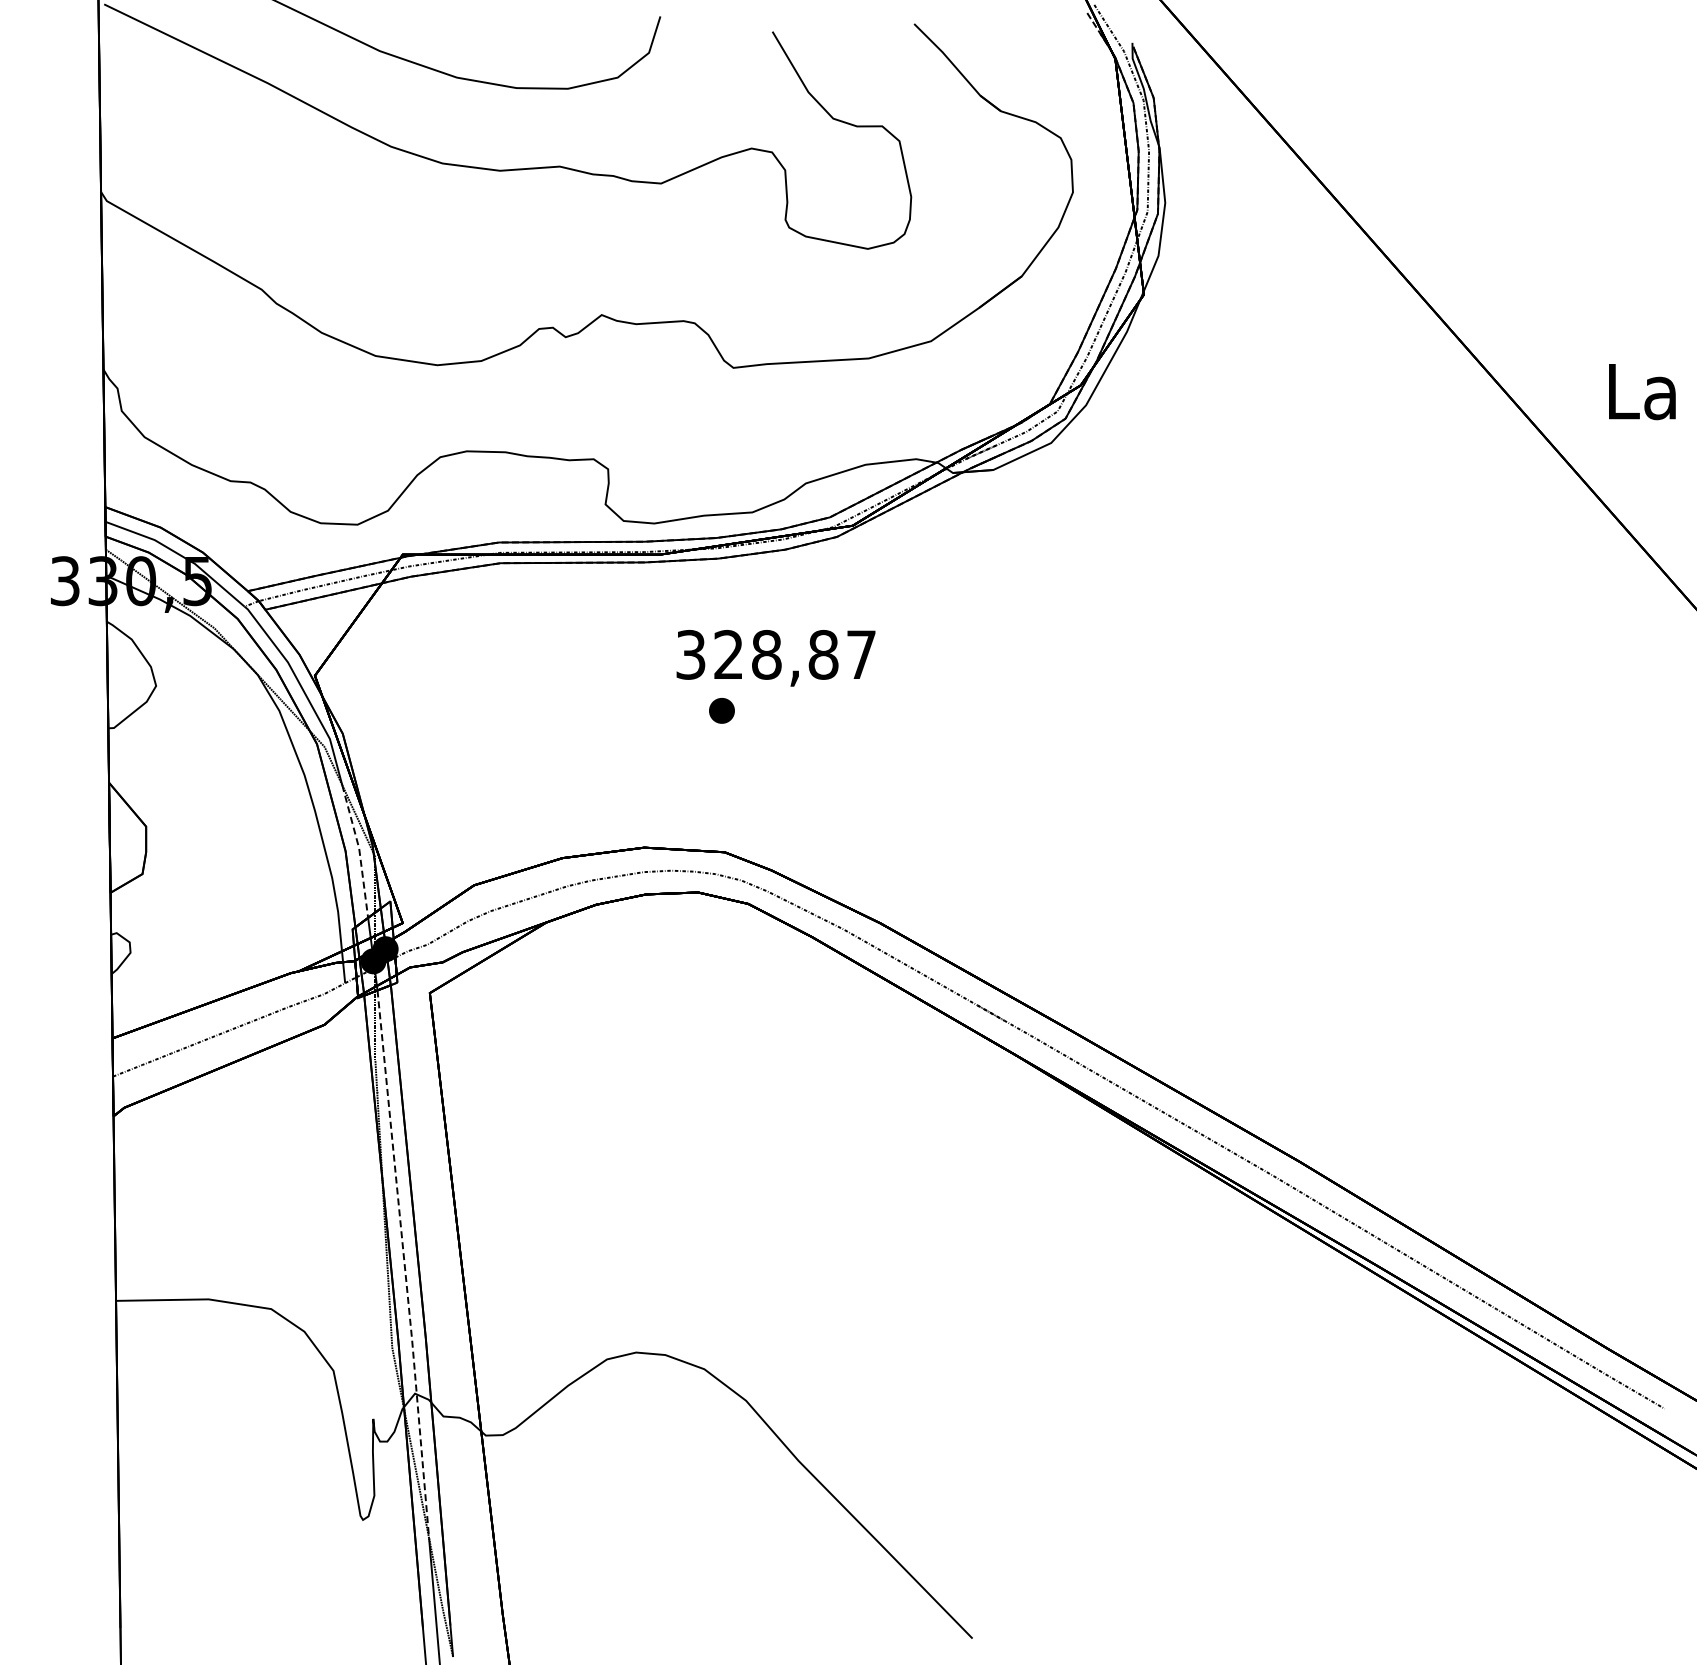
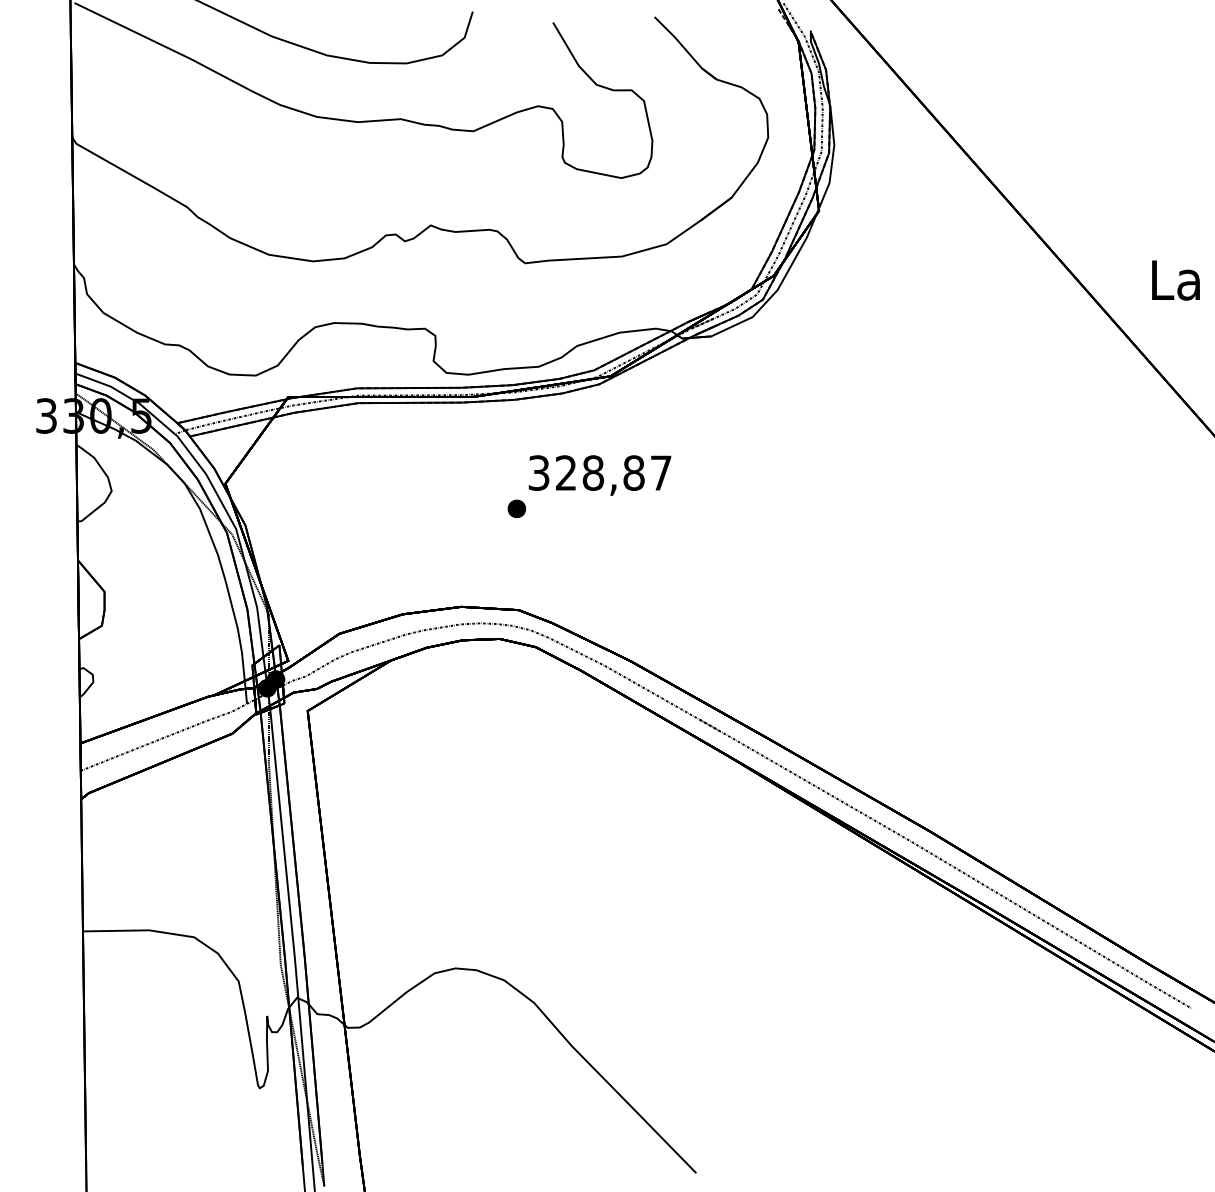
text: (775, 658) -> (599, 475), moved
line: (359, 850) -> (257, 608), dashed -> solid
line: (404, 1264) -> (289, 905), dashed -> solid

